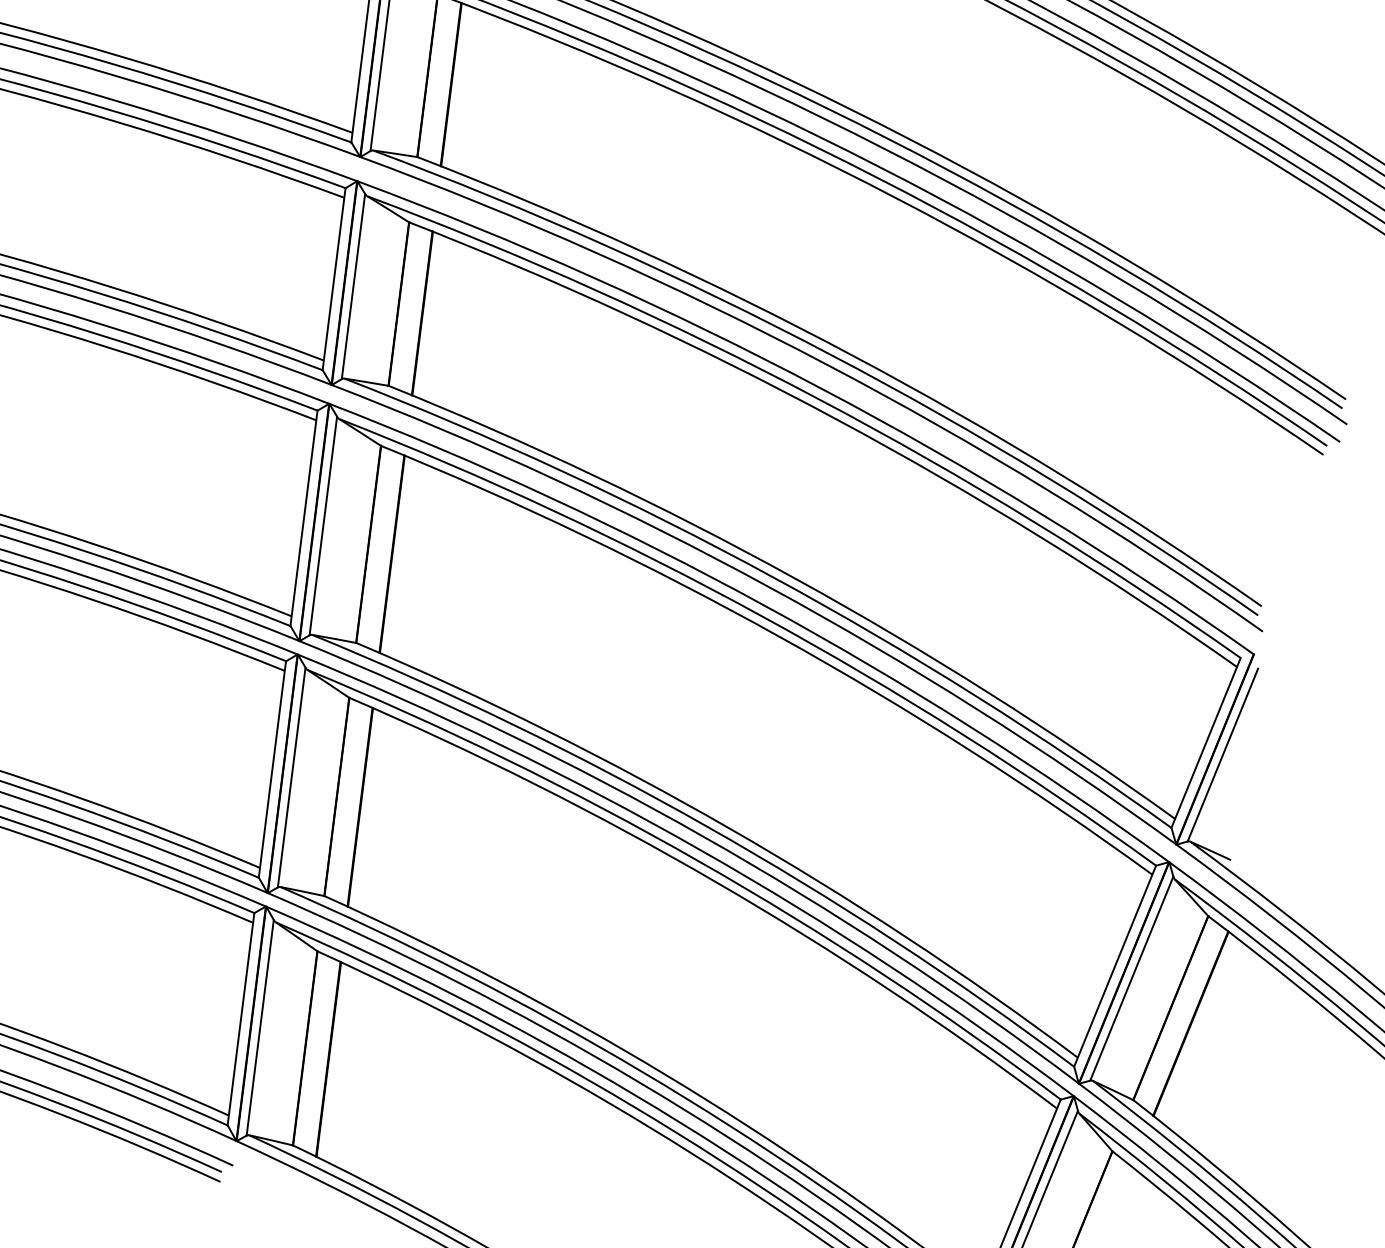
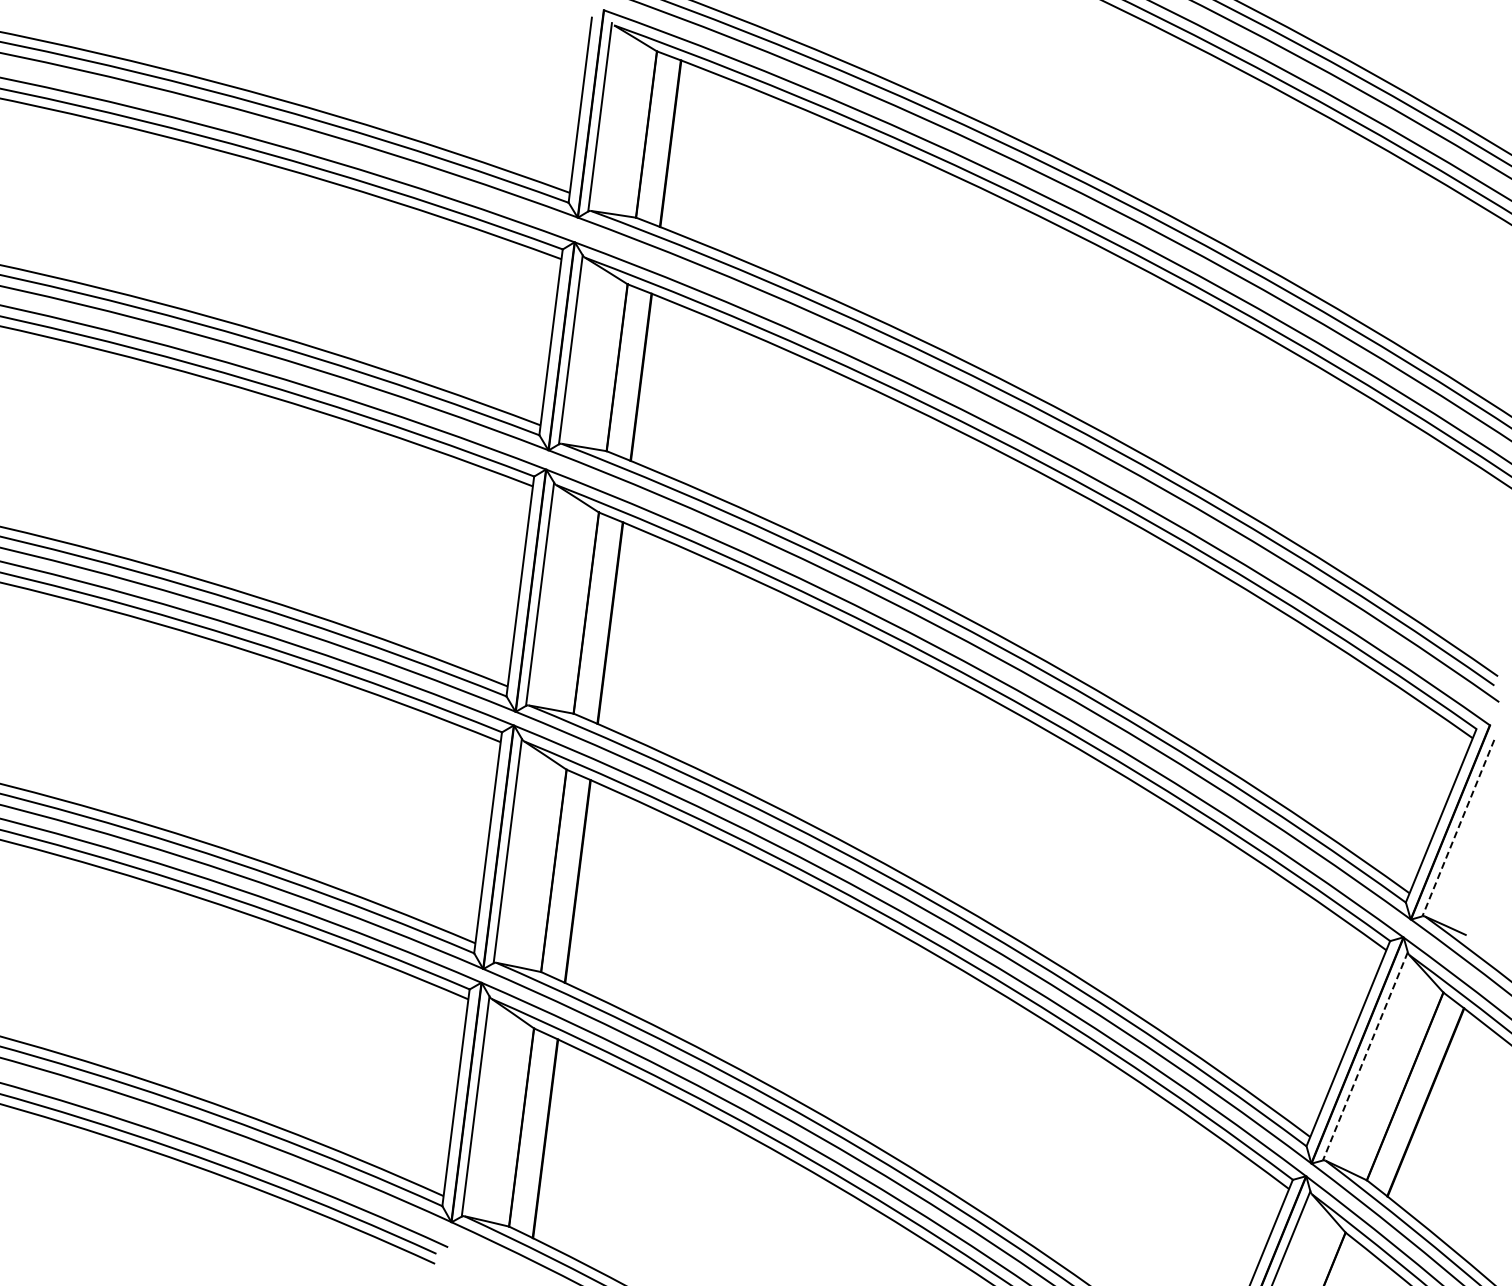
line: (1223, 755) -> (1458, 828), solid -> dashed
line: (1131, 978) -> (1365, 1056), solid -> dashed

